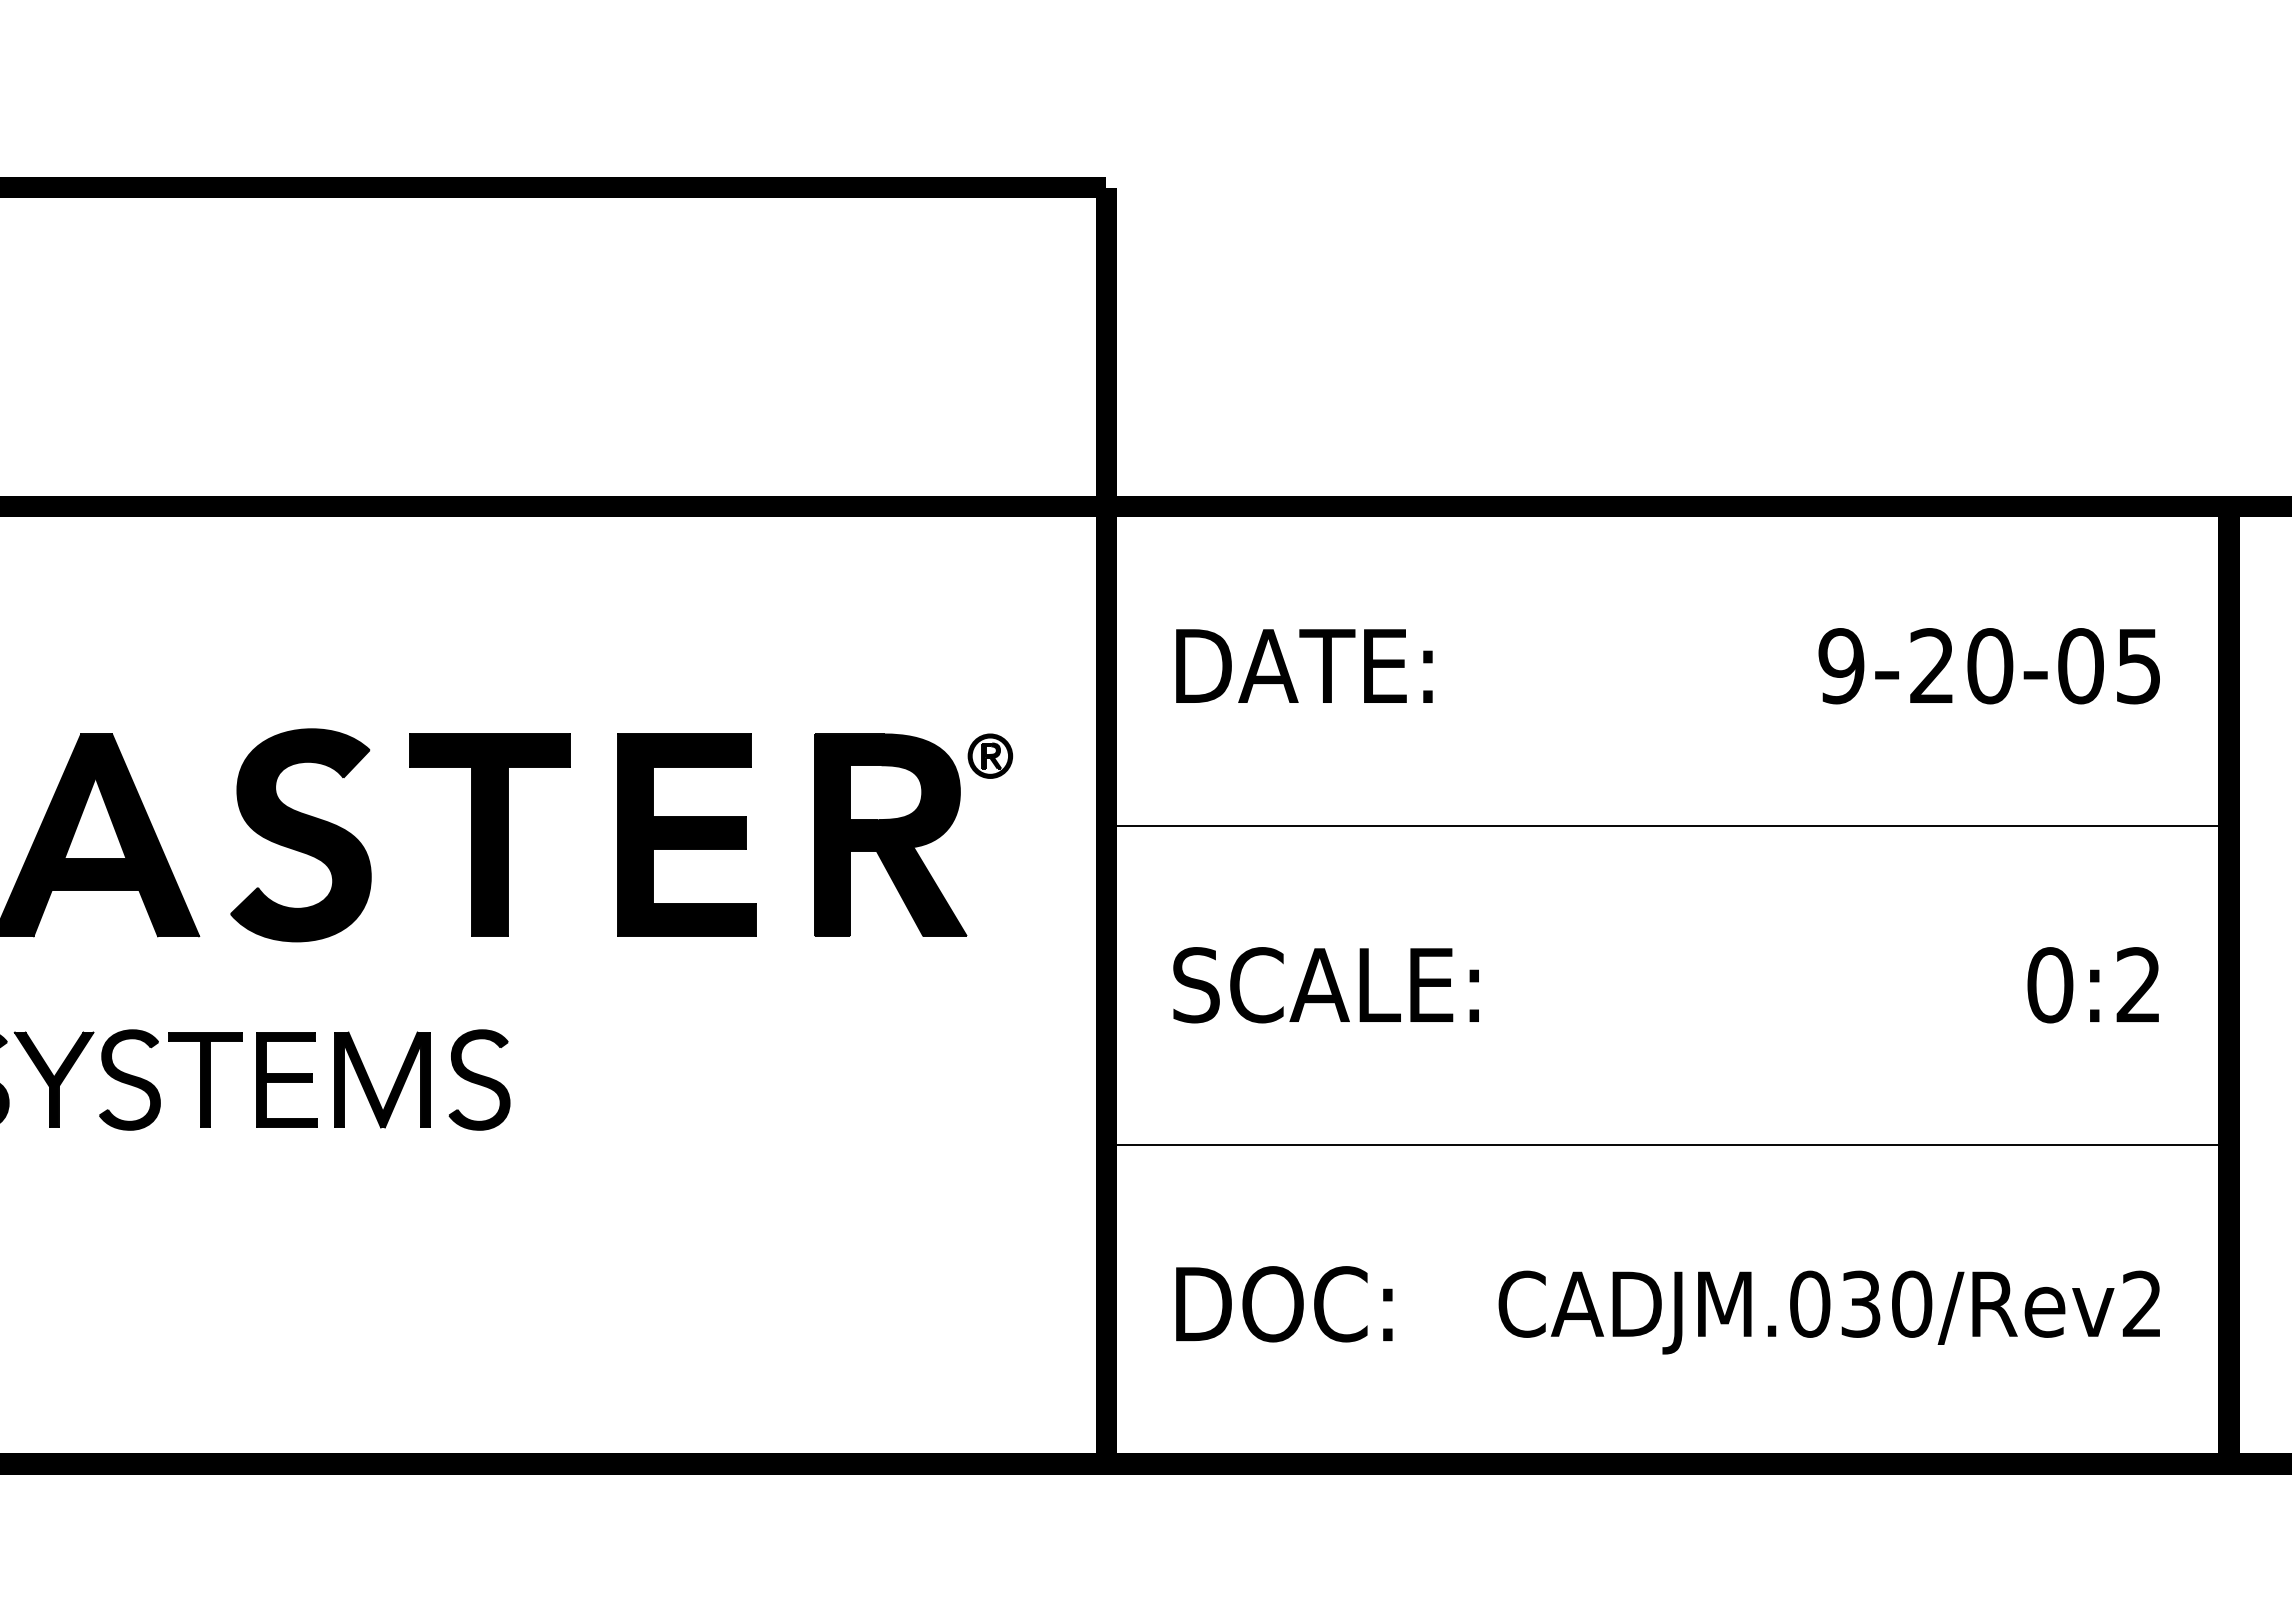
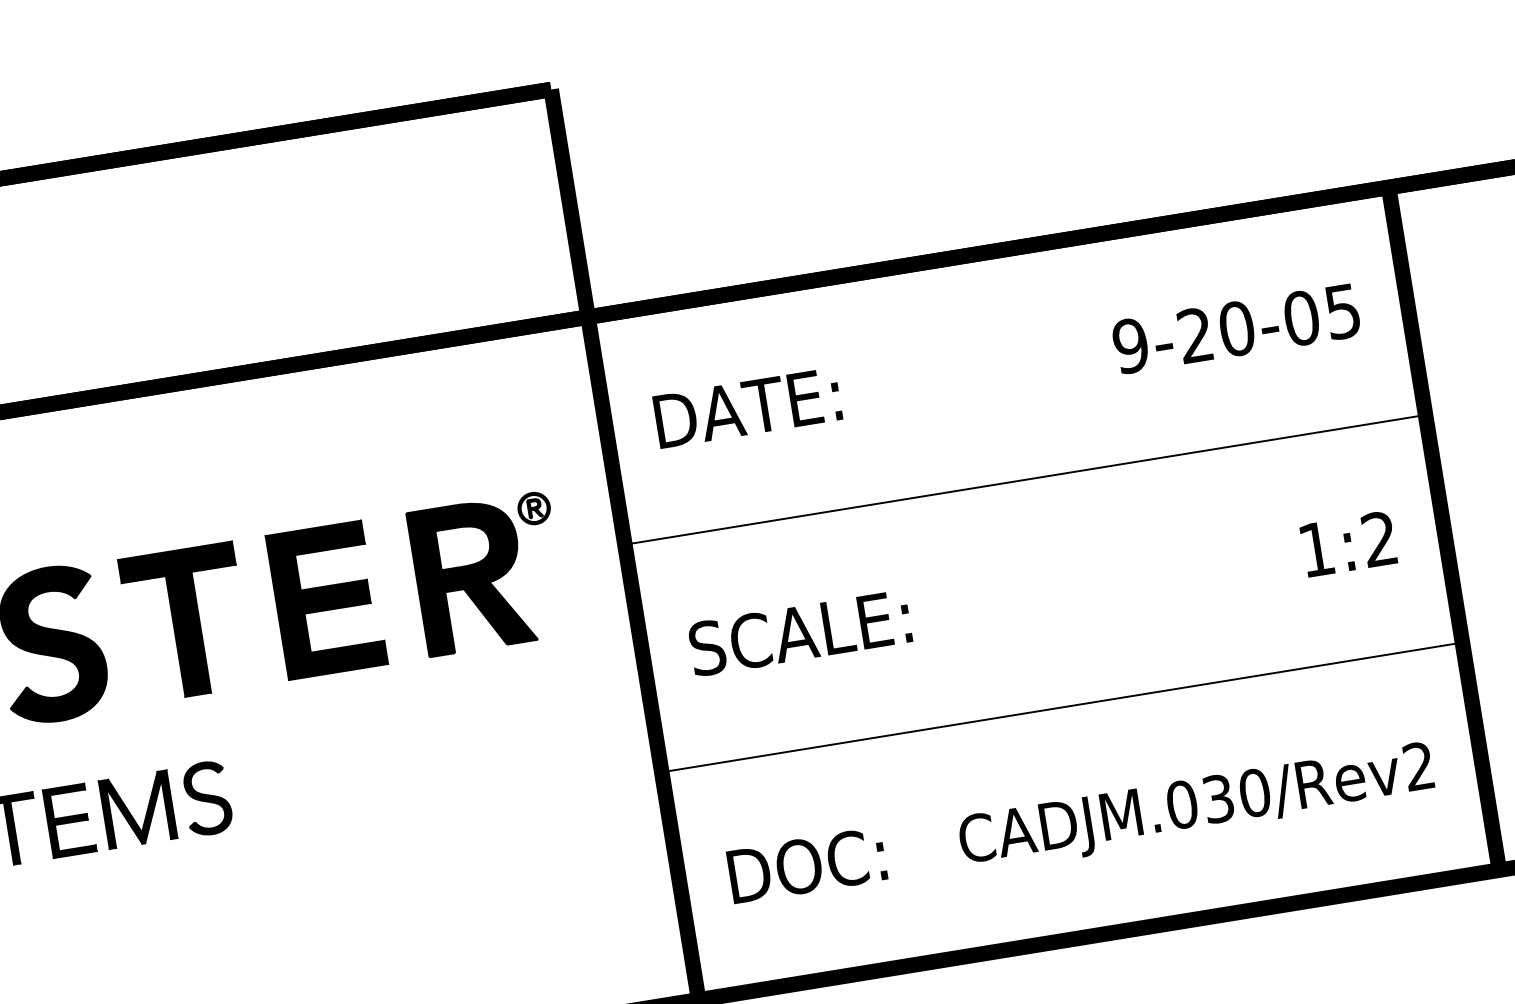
text: (2050, 985) -> (1316, 549), 0:2 -> 1:2

